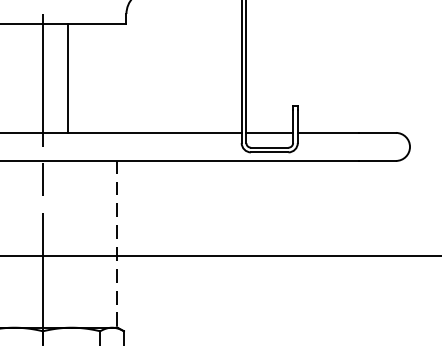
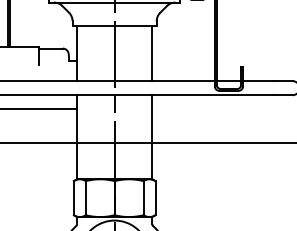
line: (68, 78) -> (152, 53), moved
line: (118, 242) -> (152, 136), dashed -> solid

